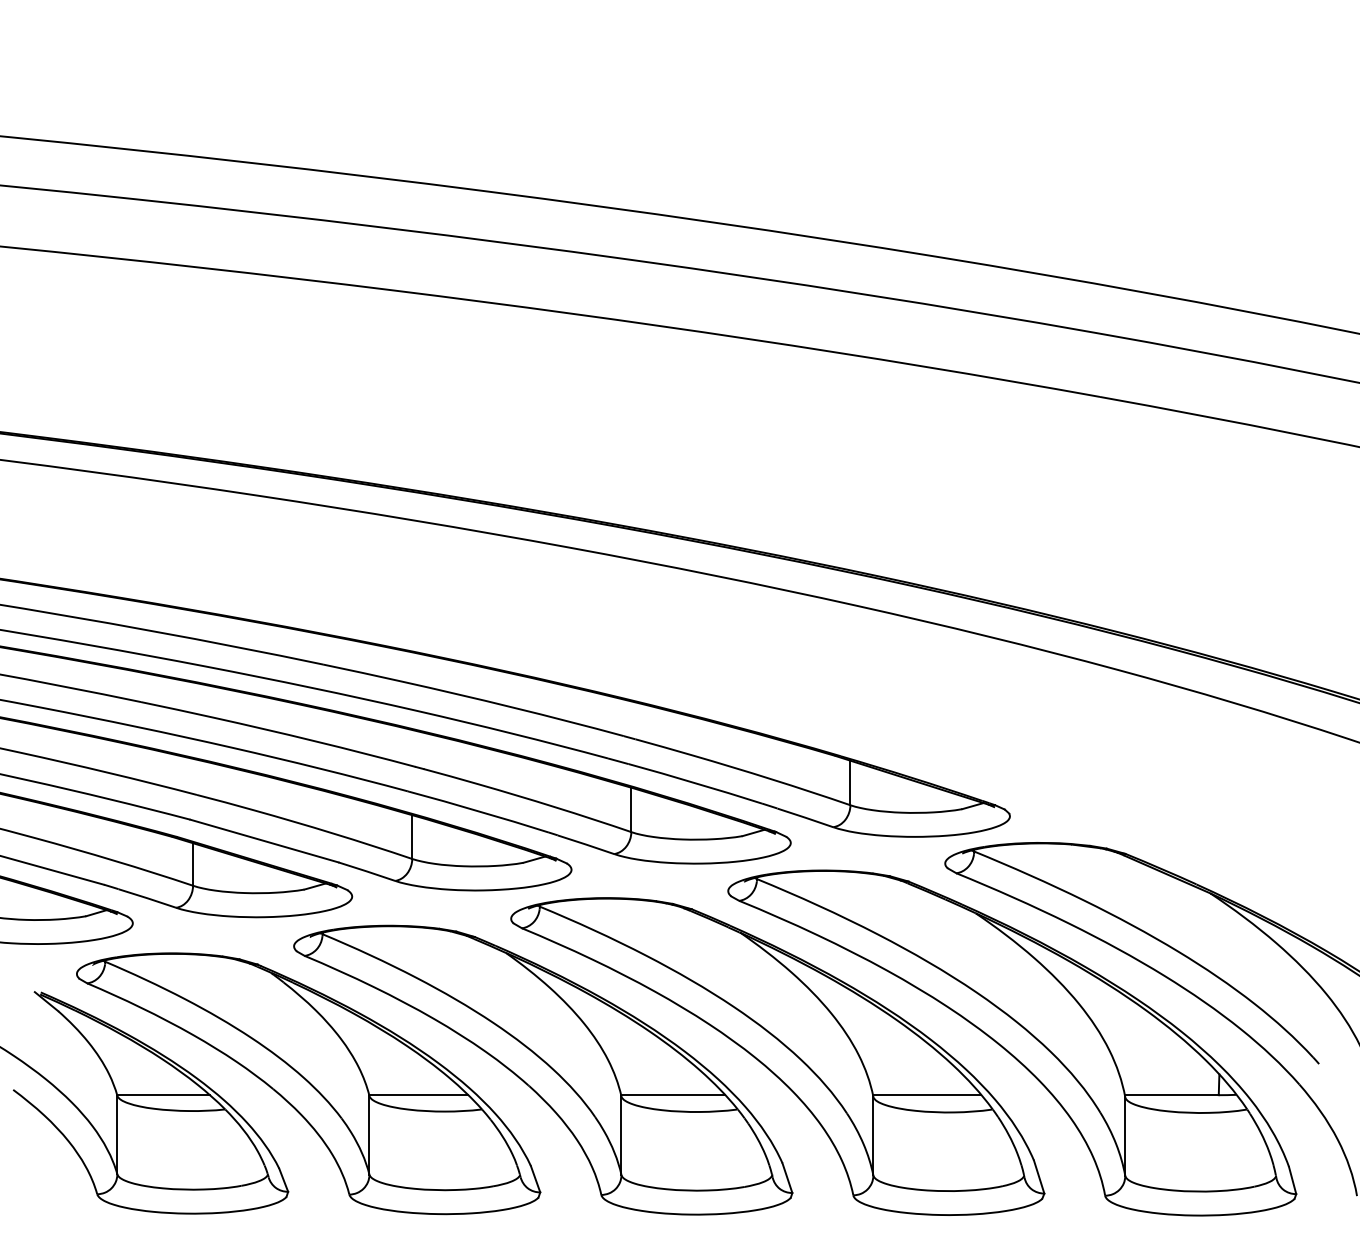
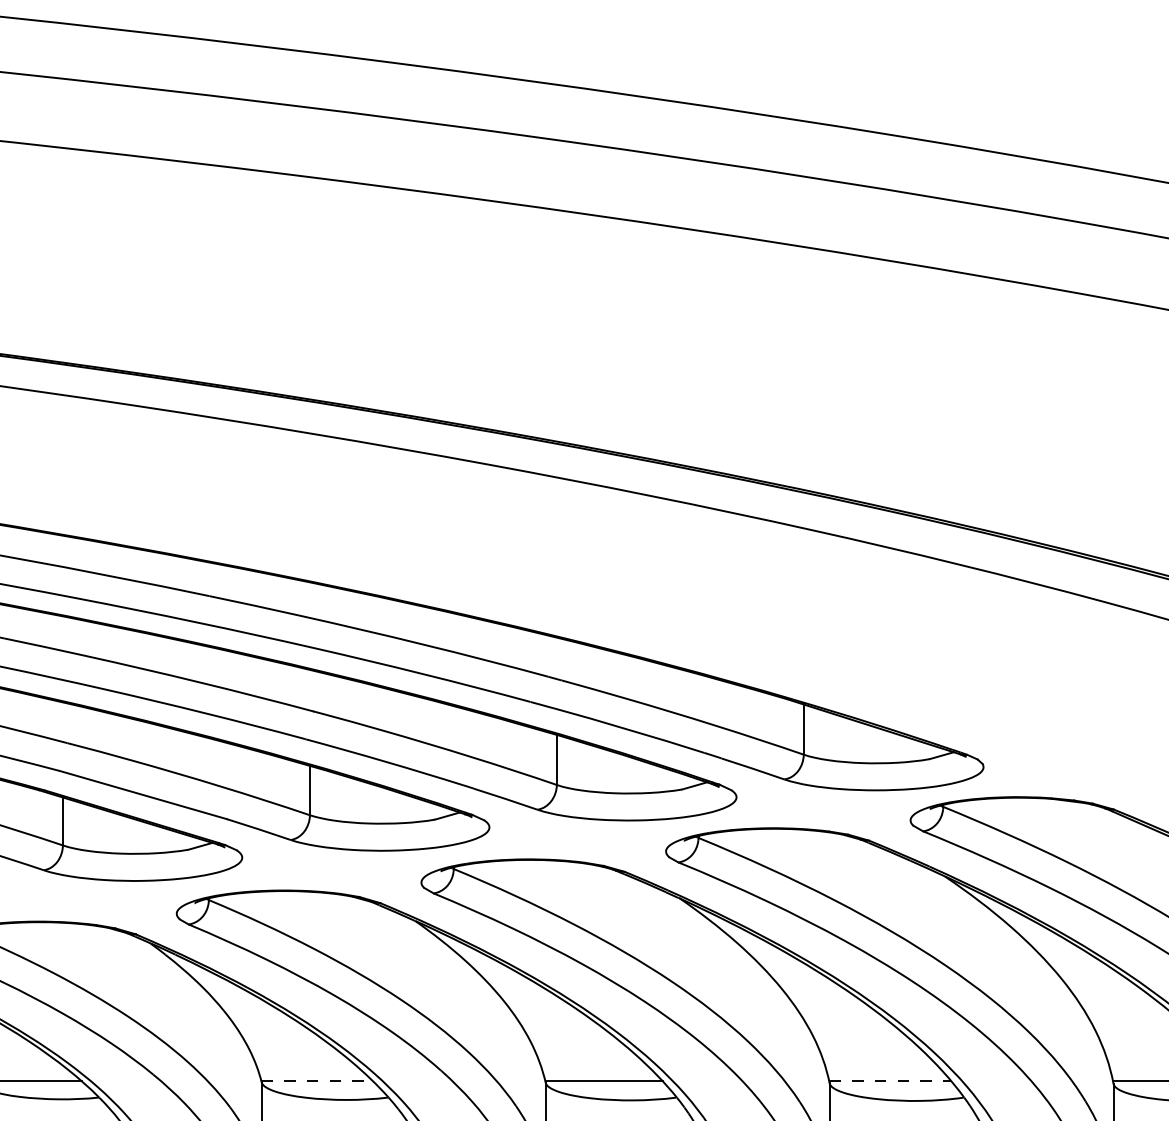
line: (419, 1095) -> (318, 1081), solid -> dashed
line: (927, 1095) -> (890, 1081), solid -> dashed

